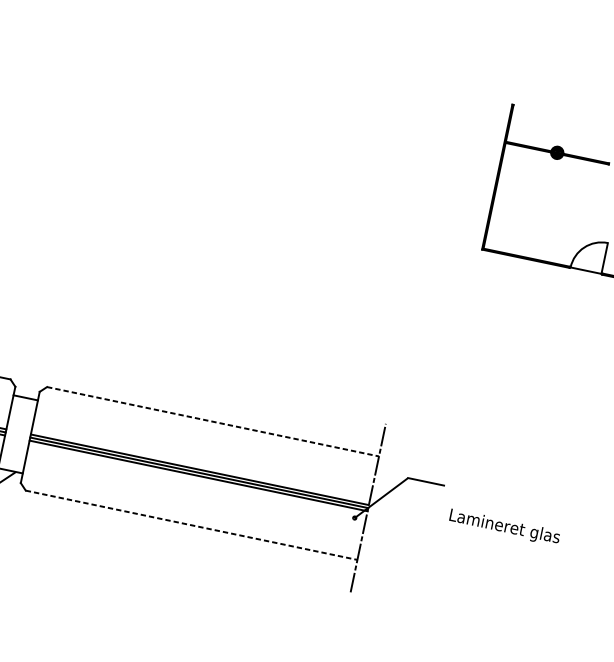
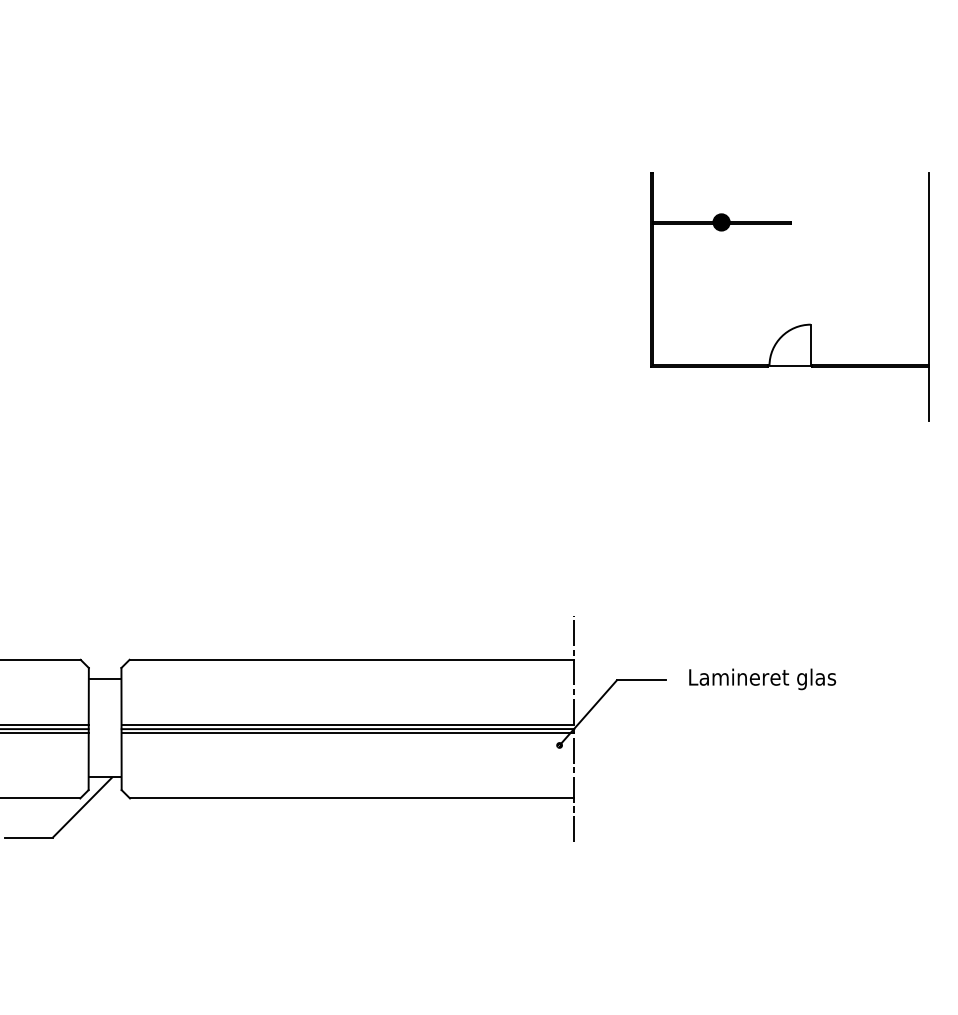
line: (213, 421) -> (352, 659), dashed -> solid
line: (191, 525) -> (352, 798), dashed -> solid
text: (504, 527) -> (762, 679), moved

